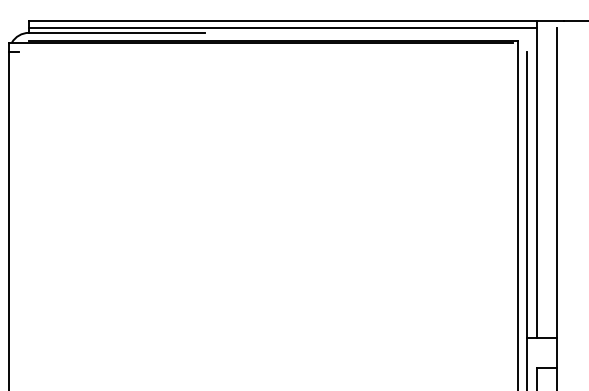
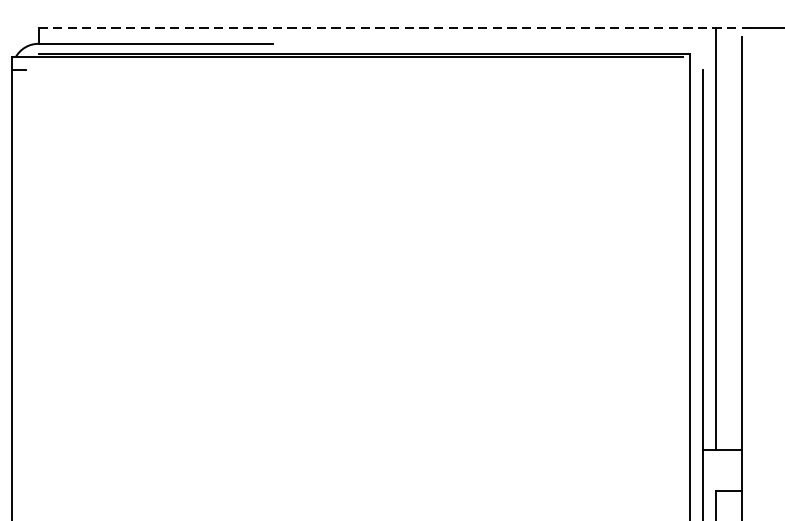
line: (295, 21) -> (393, 28), solid -> dashed
line: (282, 28) -> (376, 37), removed

